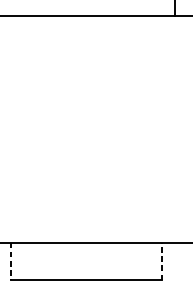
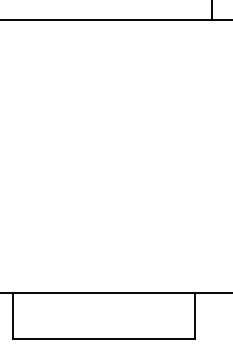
line: (11, 261) -> (13, 316), dashed -> solid
line: (161, 261) -> (195, 316), dashed -> solid

